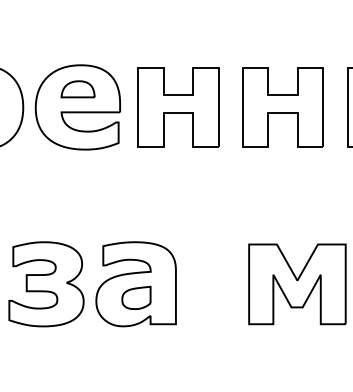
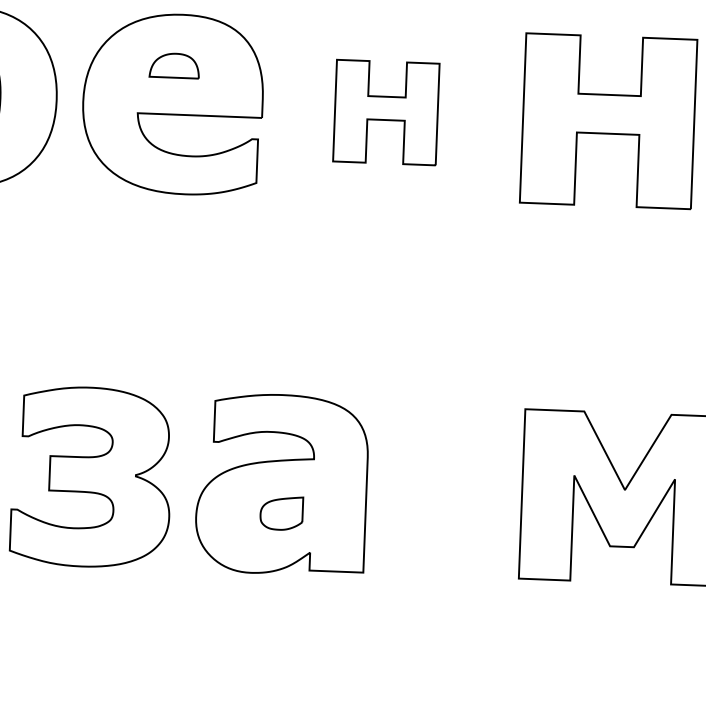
part: (77, 89) -> (173, 65), size x0.7
part: (178, 107) -> (386, 112), size x0.6
part: (136, 297) -> (281, 512), size x0.7

